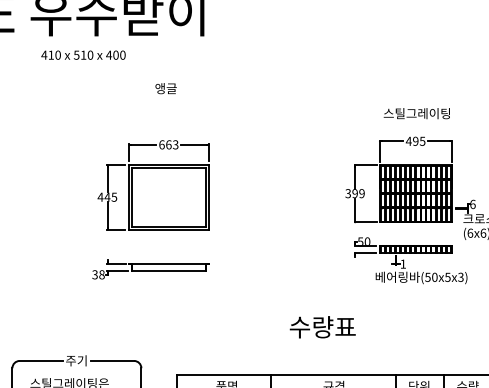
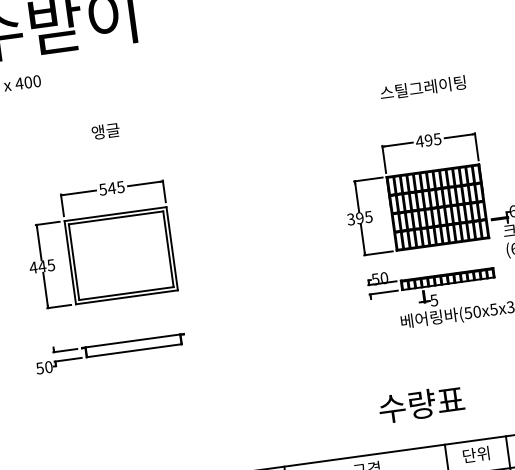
text: (165, 88) -> (104, 131), moved
text: (416, 113) -> (422, 87), moved
text: (168, 144) -> (111, 187), 663 -> 545
text: (361, 193) -> (368, 216), 399 -> 395
text: (403, 263) -> (434, 299), 1 -> 5
text: (98, 274) -> (44, 367), 38 -> 50
text: (322, 327) -> (421, 404), moved

